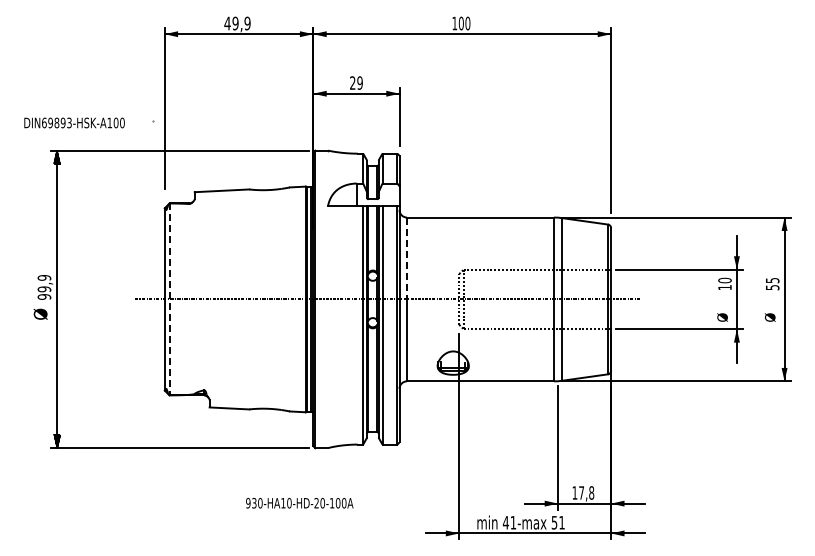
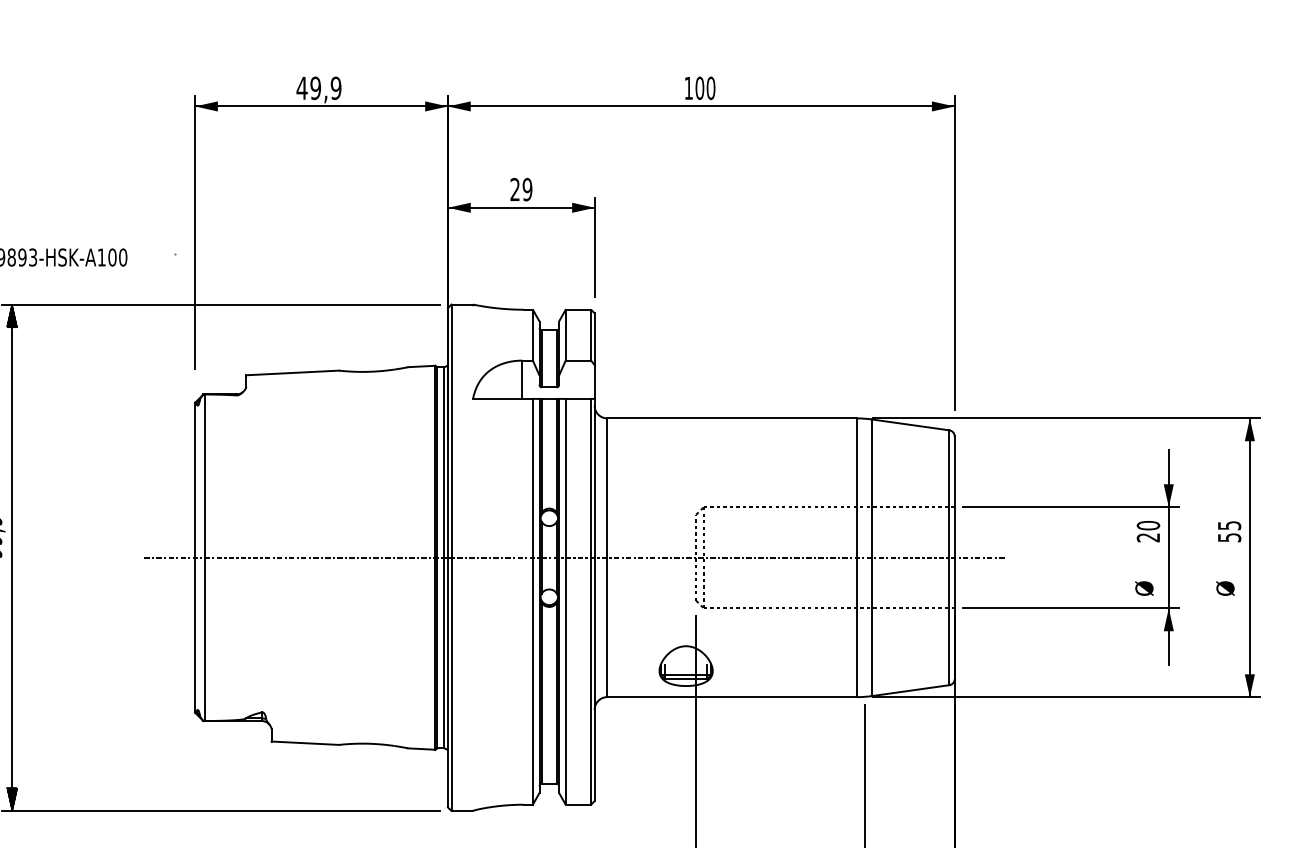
line: (406, 258) -> (606, 488), dashed -> solid
text: (724, 287) -> (1147, 537), 10 -> 20
line: (170, 299) -> (204, 557), dashed -> solid

